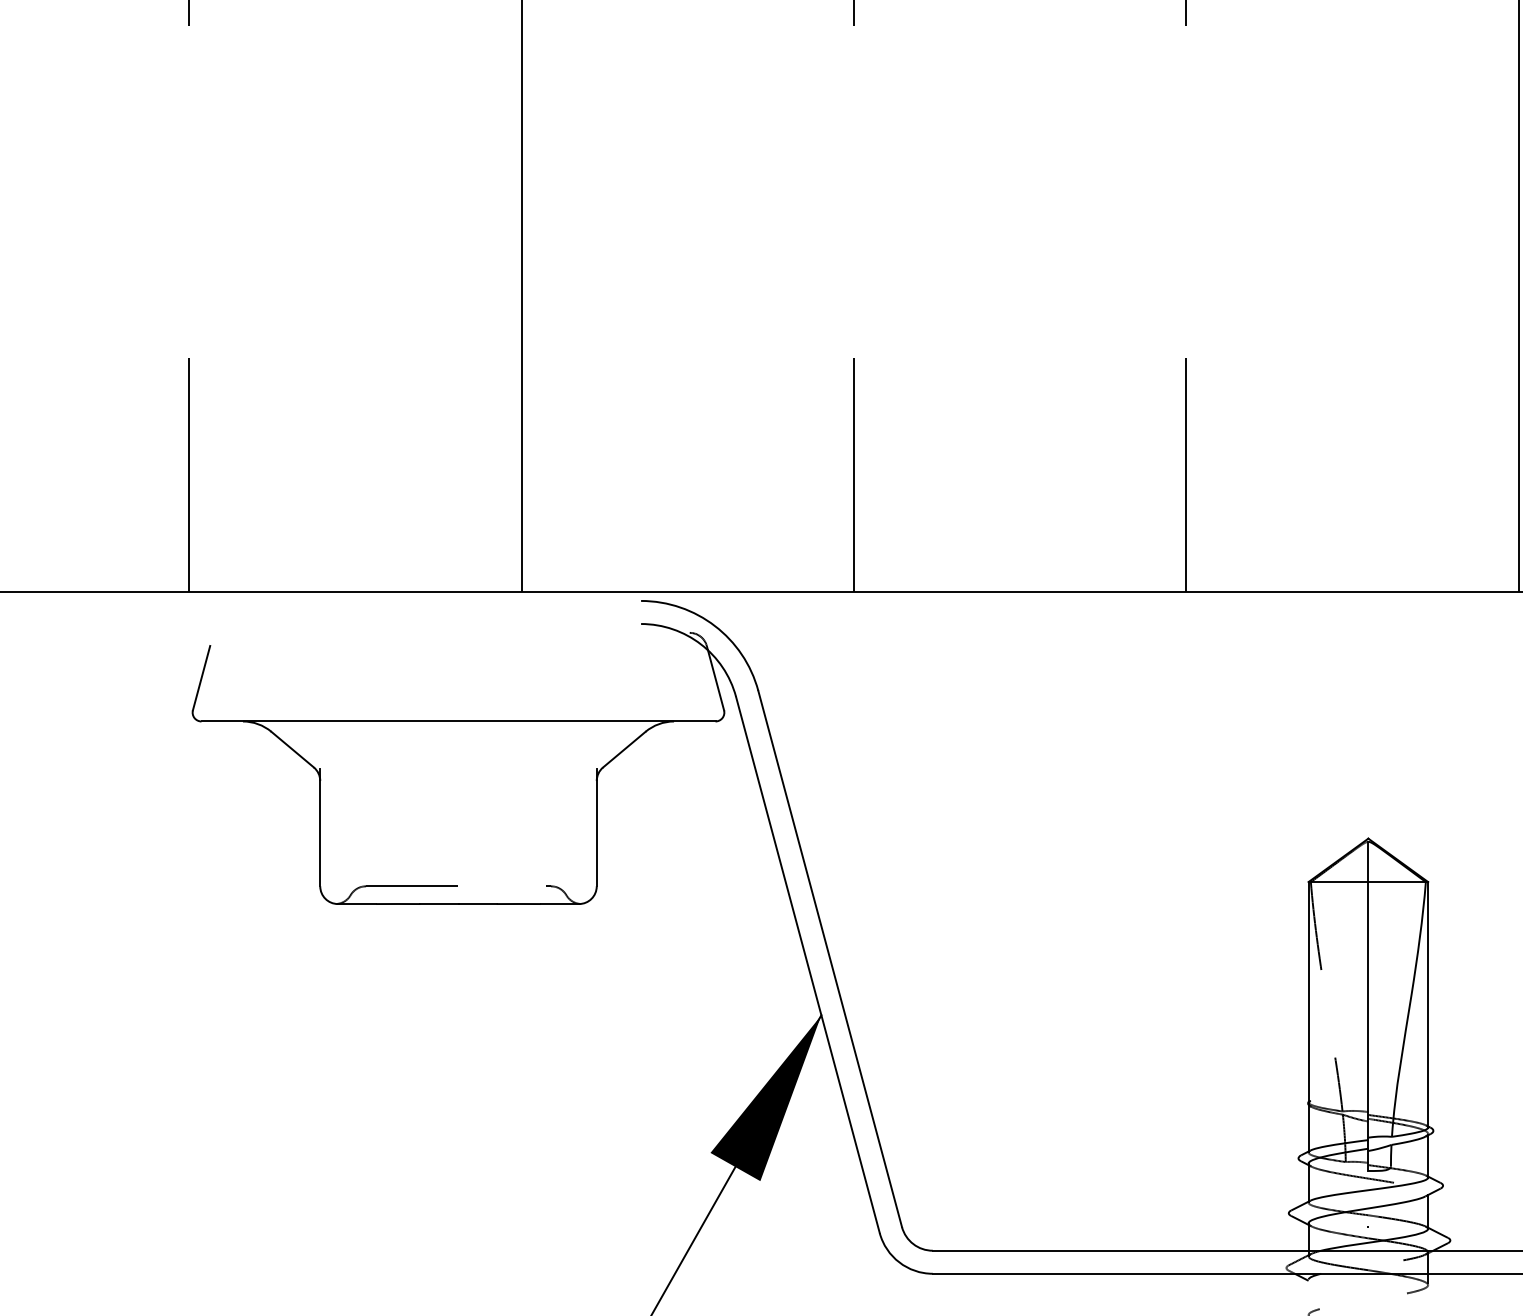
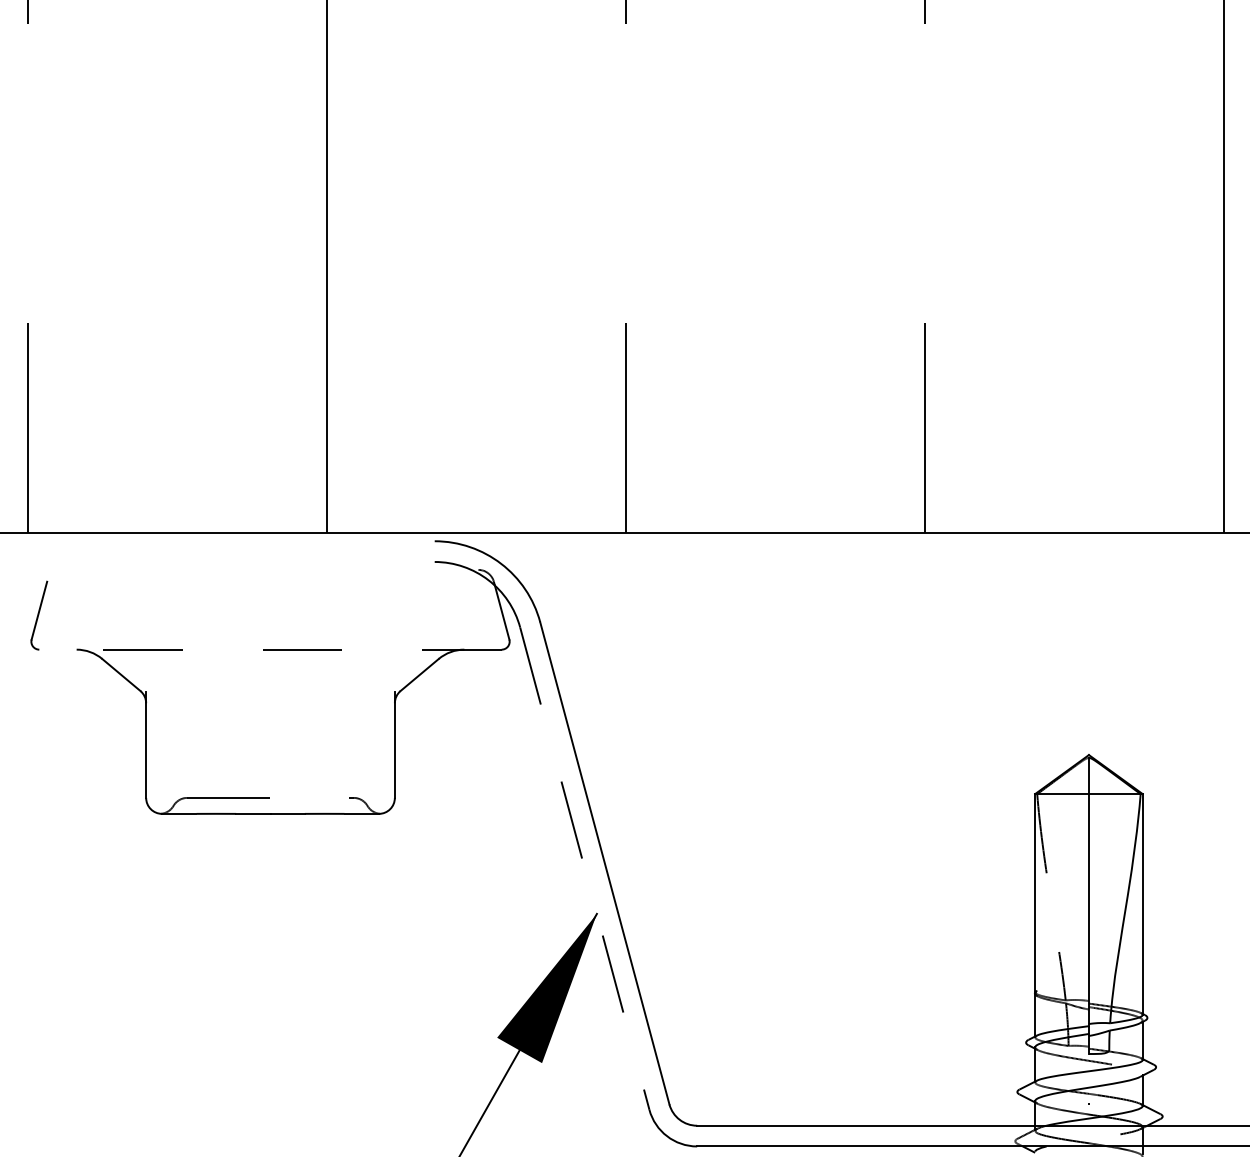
line: (458, 721) -> (270, 649), solid -> dashed
line: (807, 964) -> (584, 868), solid -> dashed

